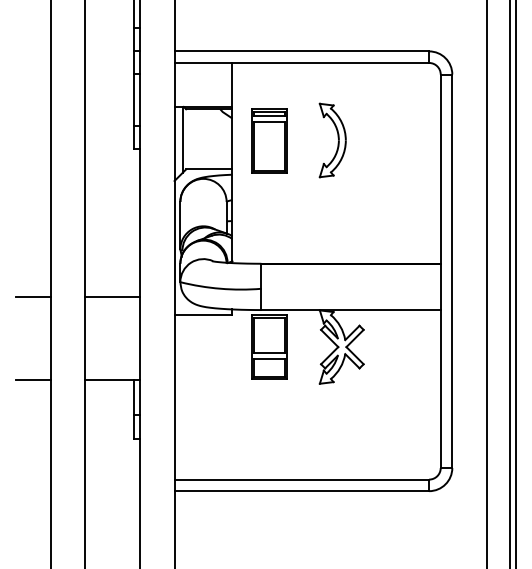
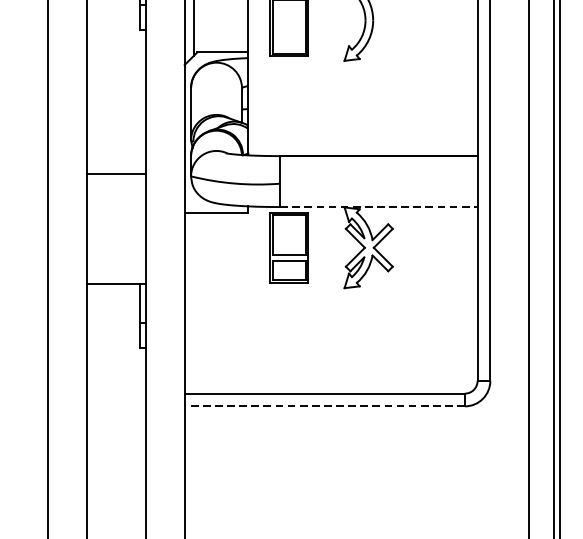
line: (33, 296) -> (29, 192), removed
line: (112, 296) -> (116, 173), moved
line: (351, 310) -> (379, 207), solid -> dashed
line: (33, 380) -> (29, 284), removed
line: (301, 491) -> (324, 406), solid -> dashed

